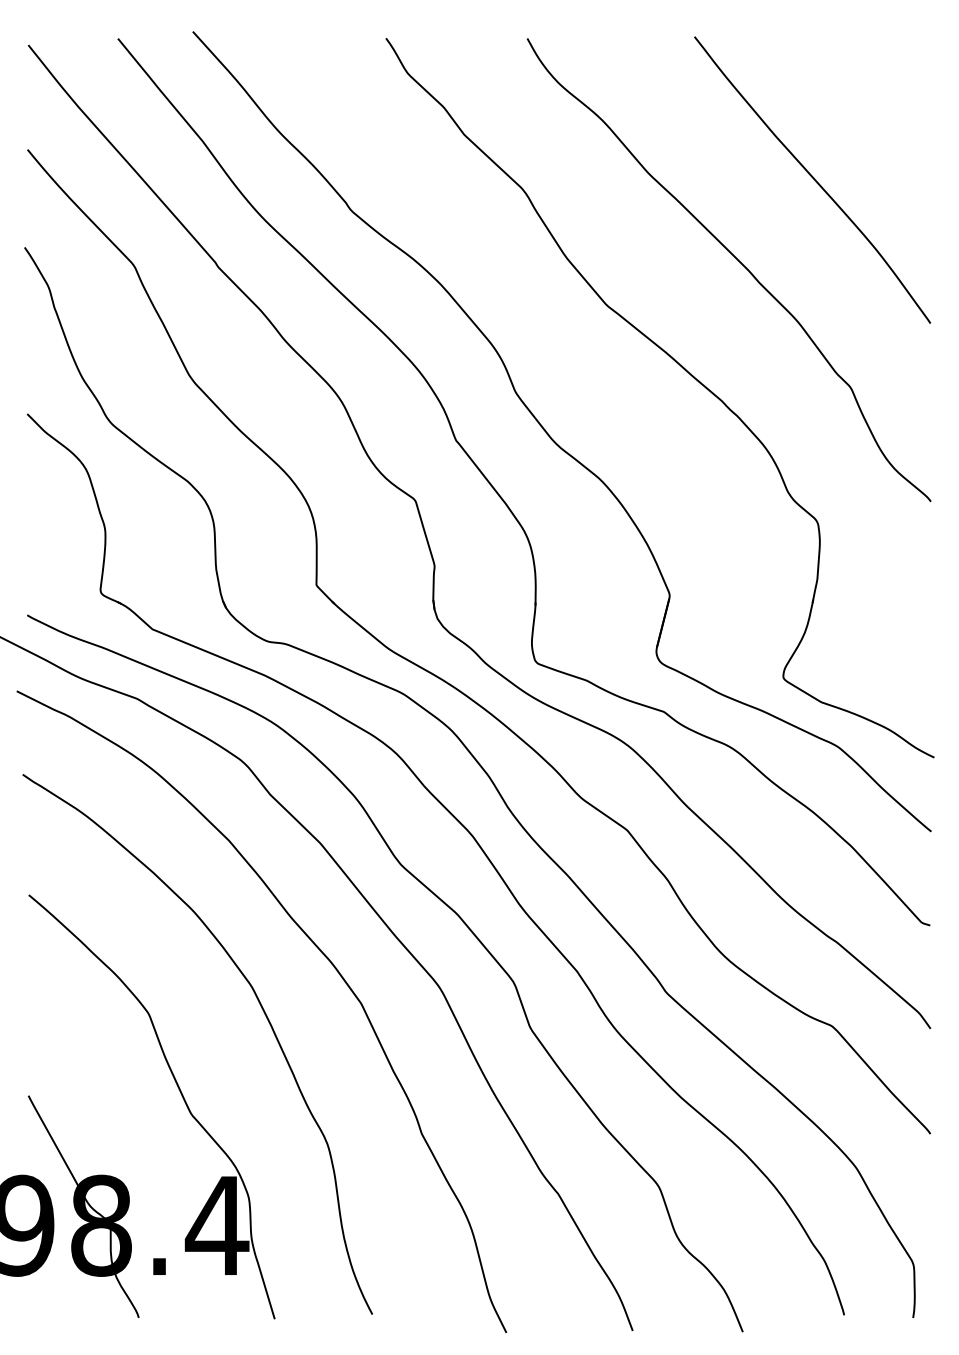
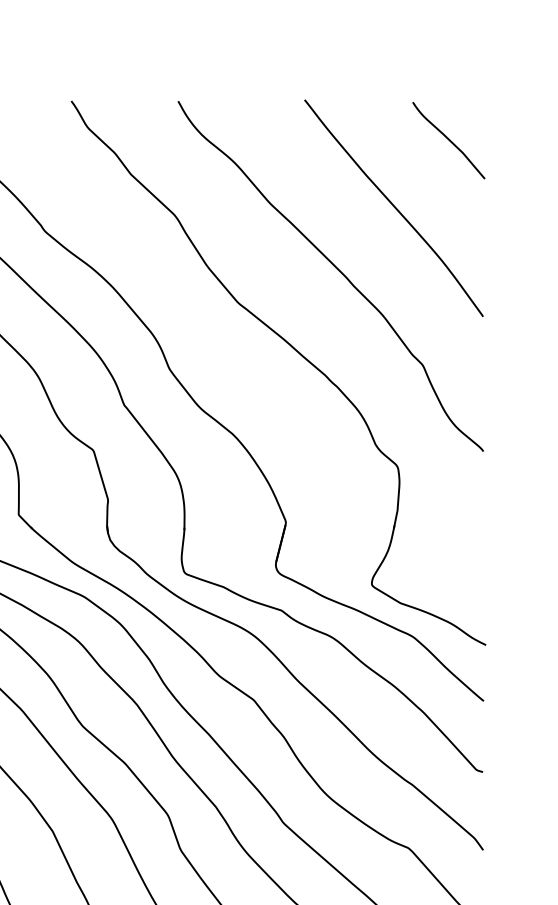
curve: (885, 90) -> (449, 140), added

